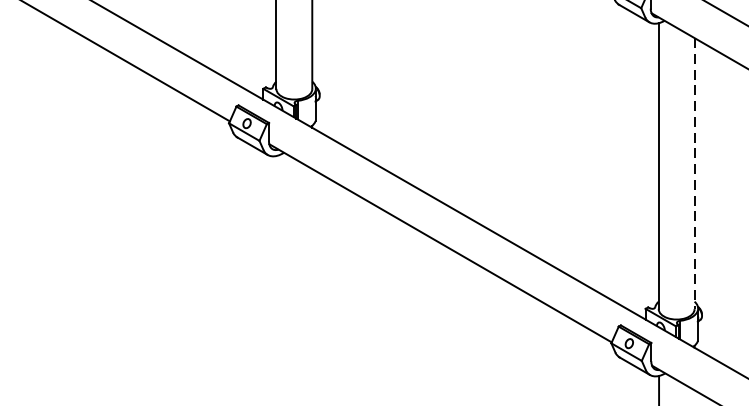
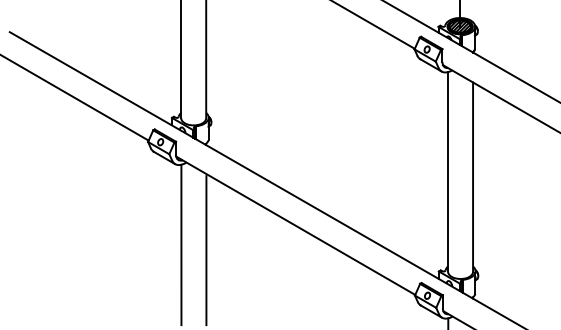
line: (695, 174) -> (473, 177), dashed -> solid
line: (276, 270) -> (181, 244), added
line: (312, 278) -> (206, 250), added

